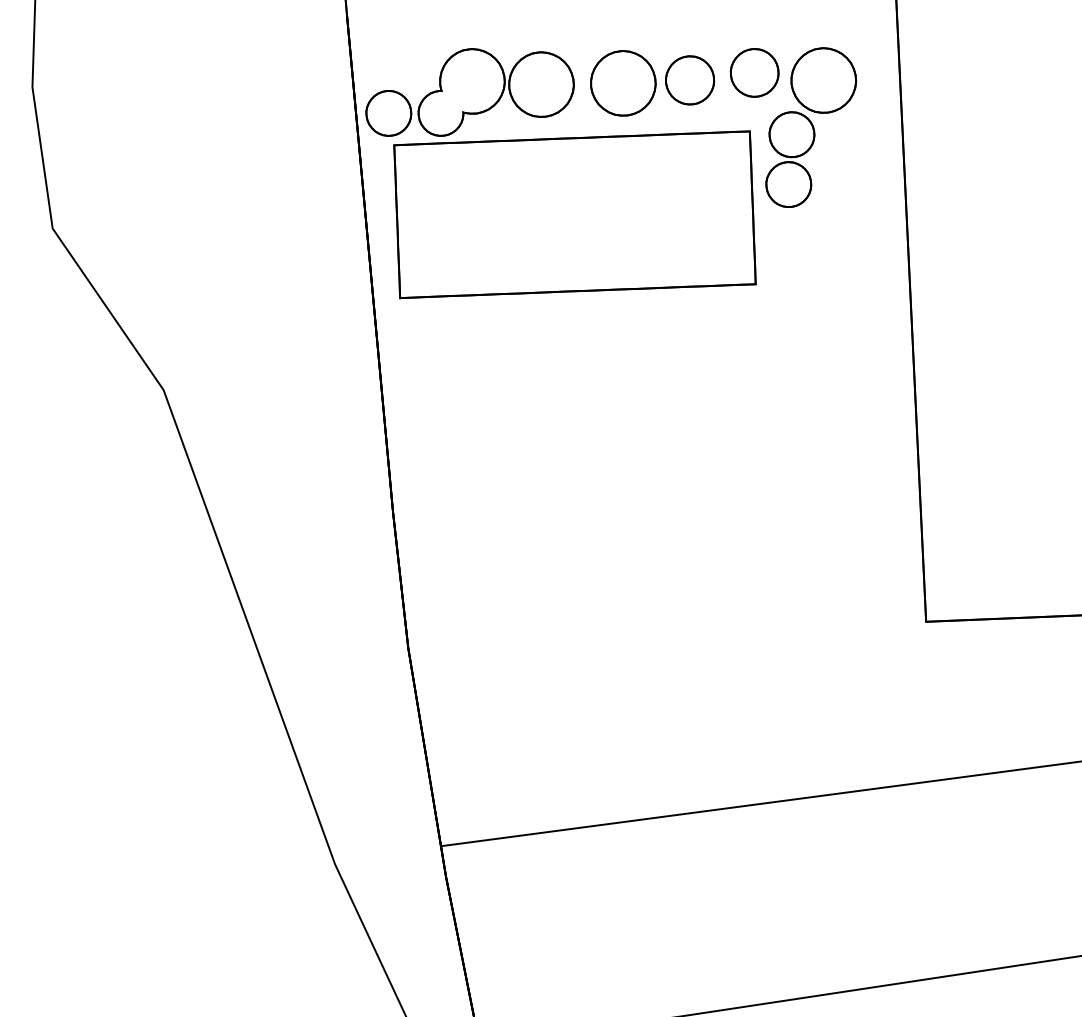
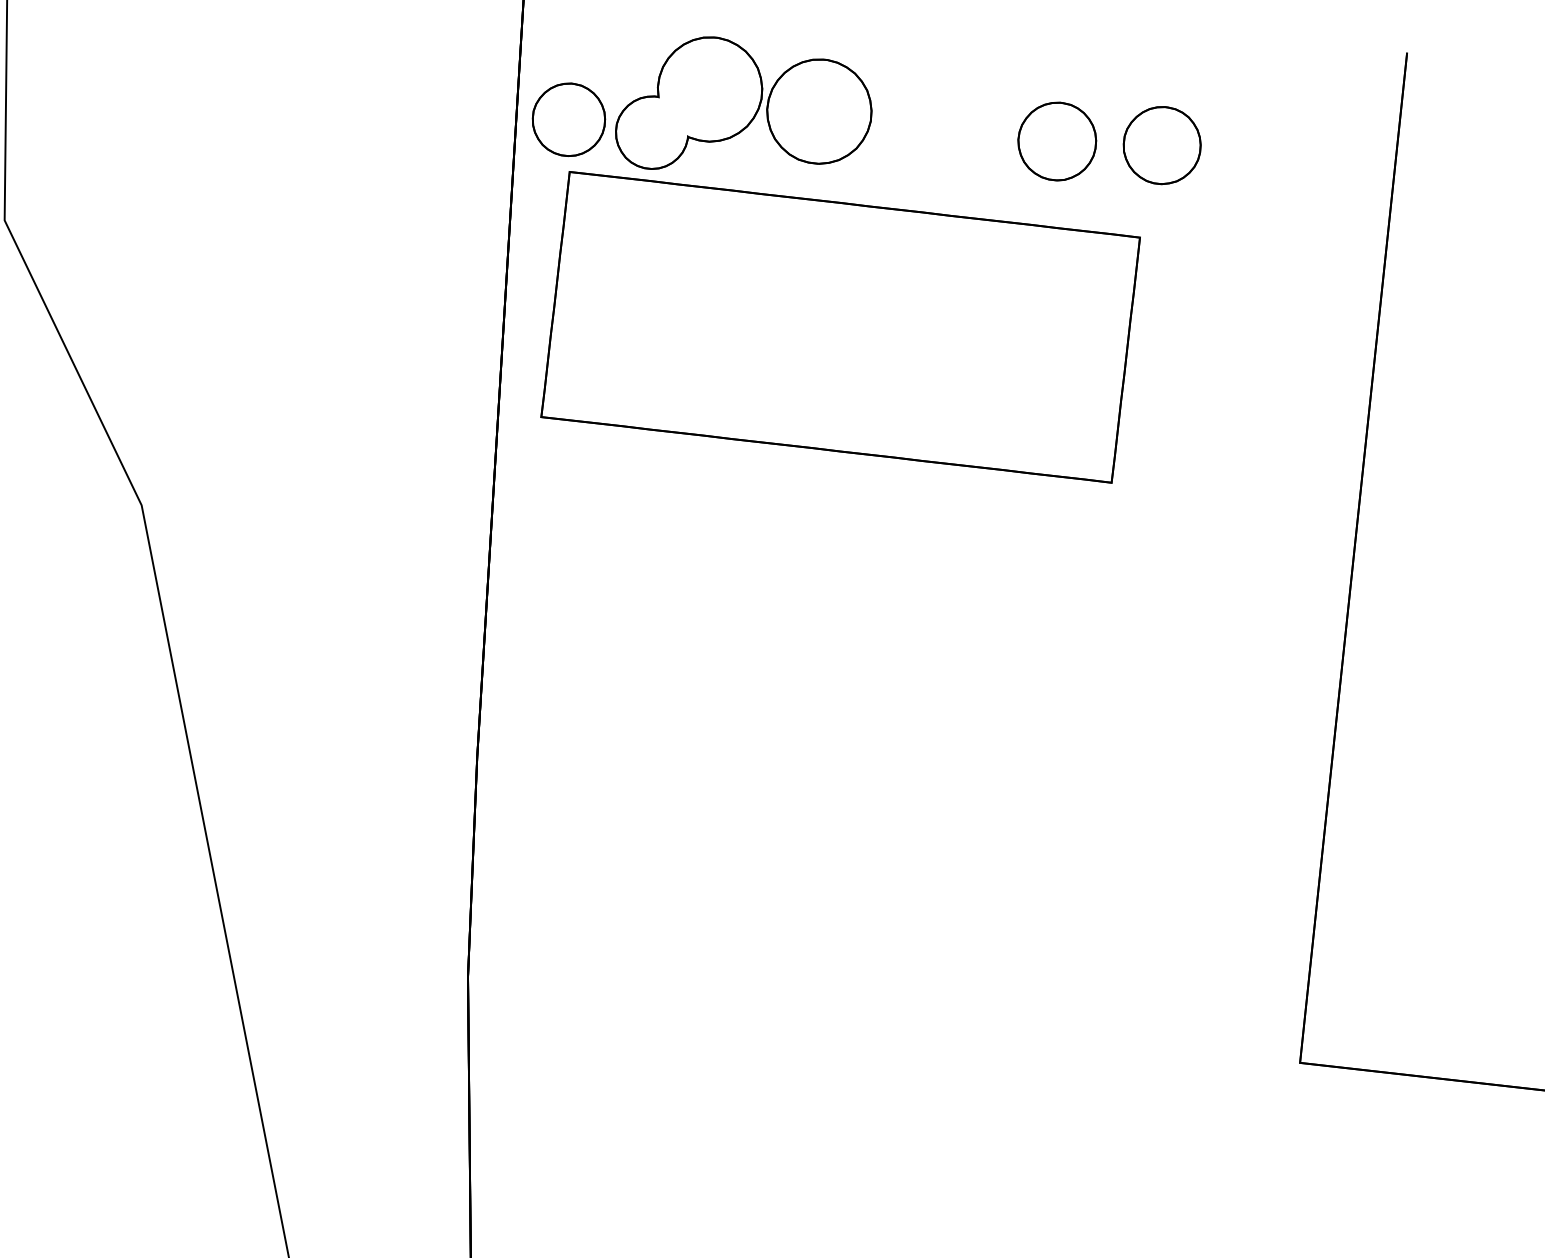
part: (623, 83) -> (950, 130), removed
part: (811, 127) -> (1239, 246), removed

